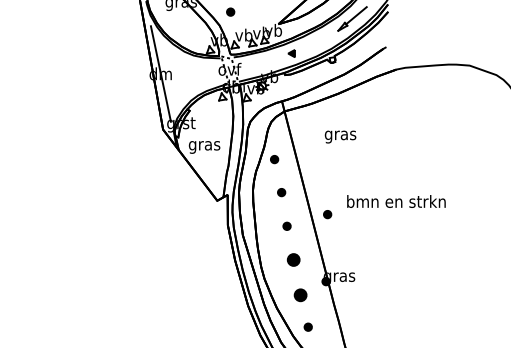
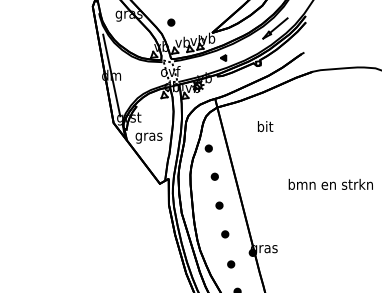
text: (340, 135) -> (265, 128), gras -> bit
text: (396, 201) -> (330, 184), moved
part: (327, 214) -> (254, 195), removed
part: (293, 259) -> (224, 233), size x0.62
part: (300, 294) -> (230, 263), size x0.62

